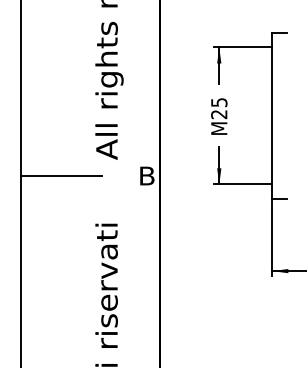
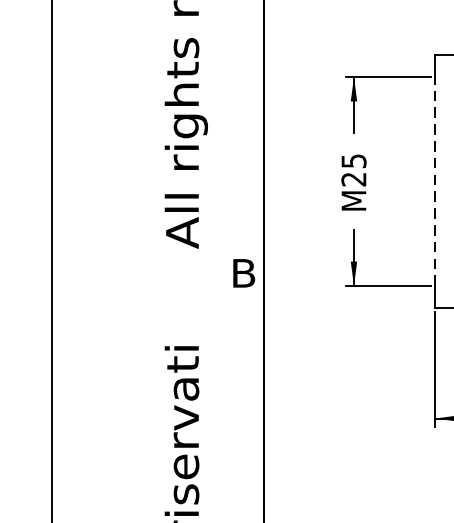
line: (272, 115) -> (435, 180), solid -> dashed
line: (61, 176) -> (113, 274), removed

